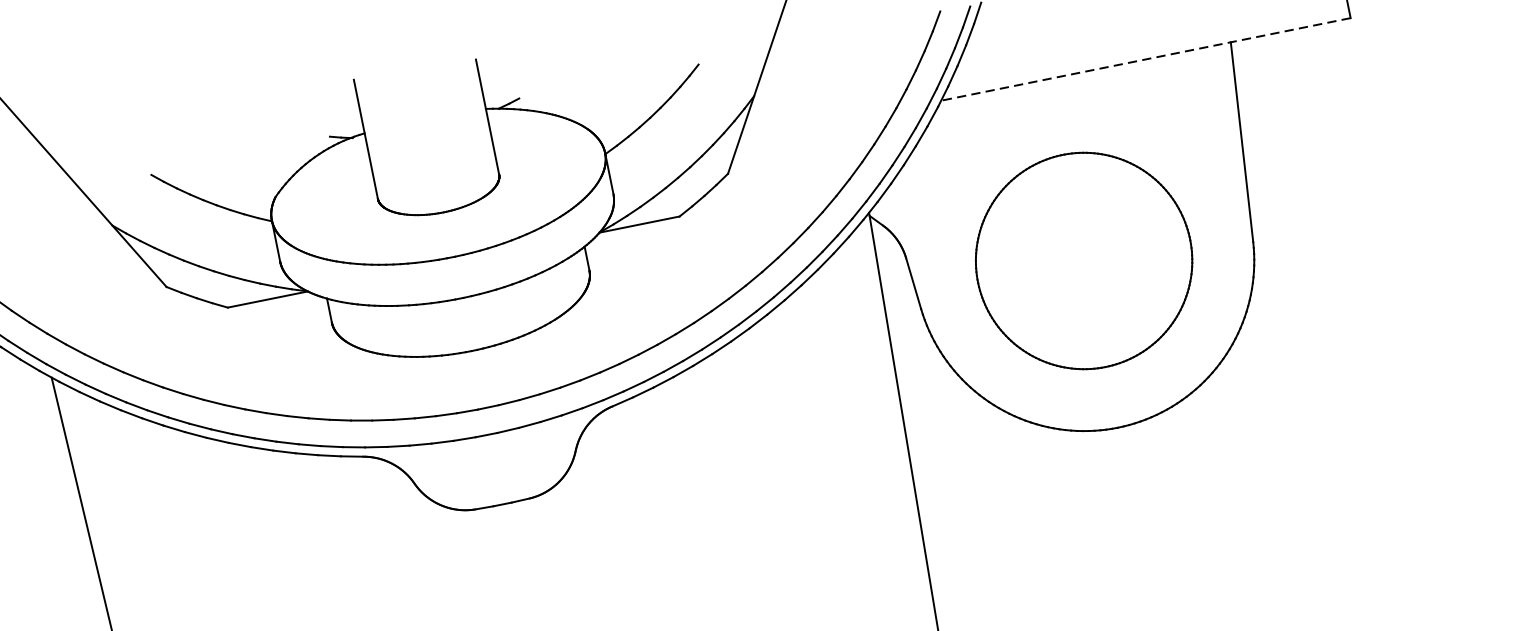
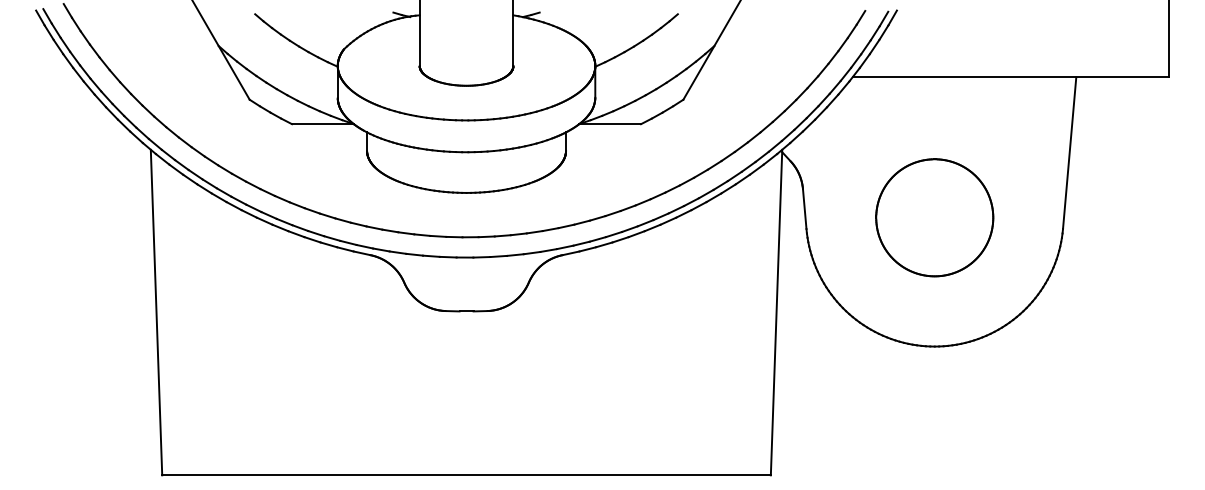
line: (1145, 59) -> (1010, 77), dashed -> solid
part: (1083, 260) -> (934, 217), size x0.71

